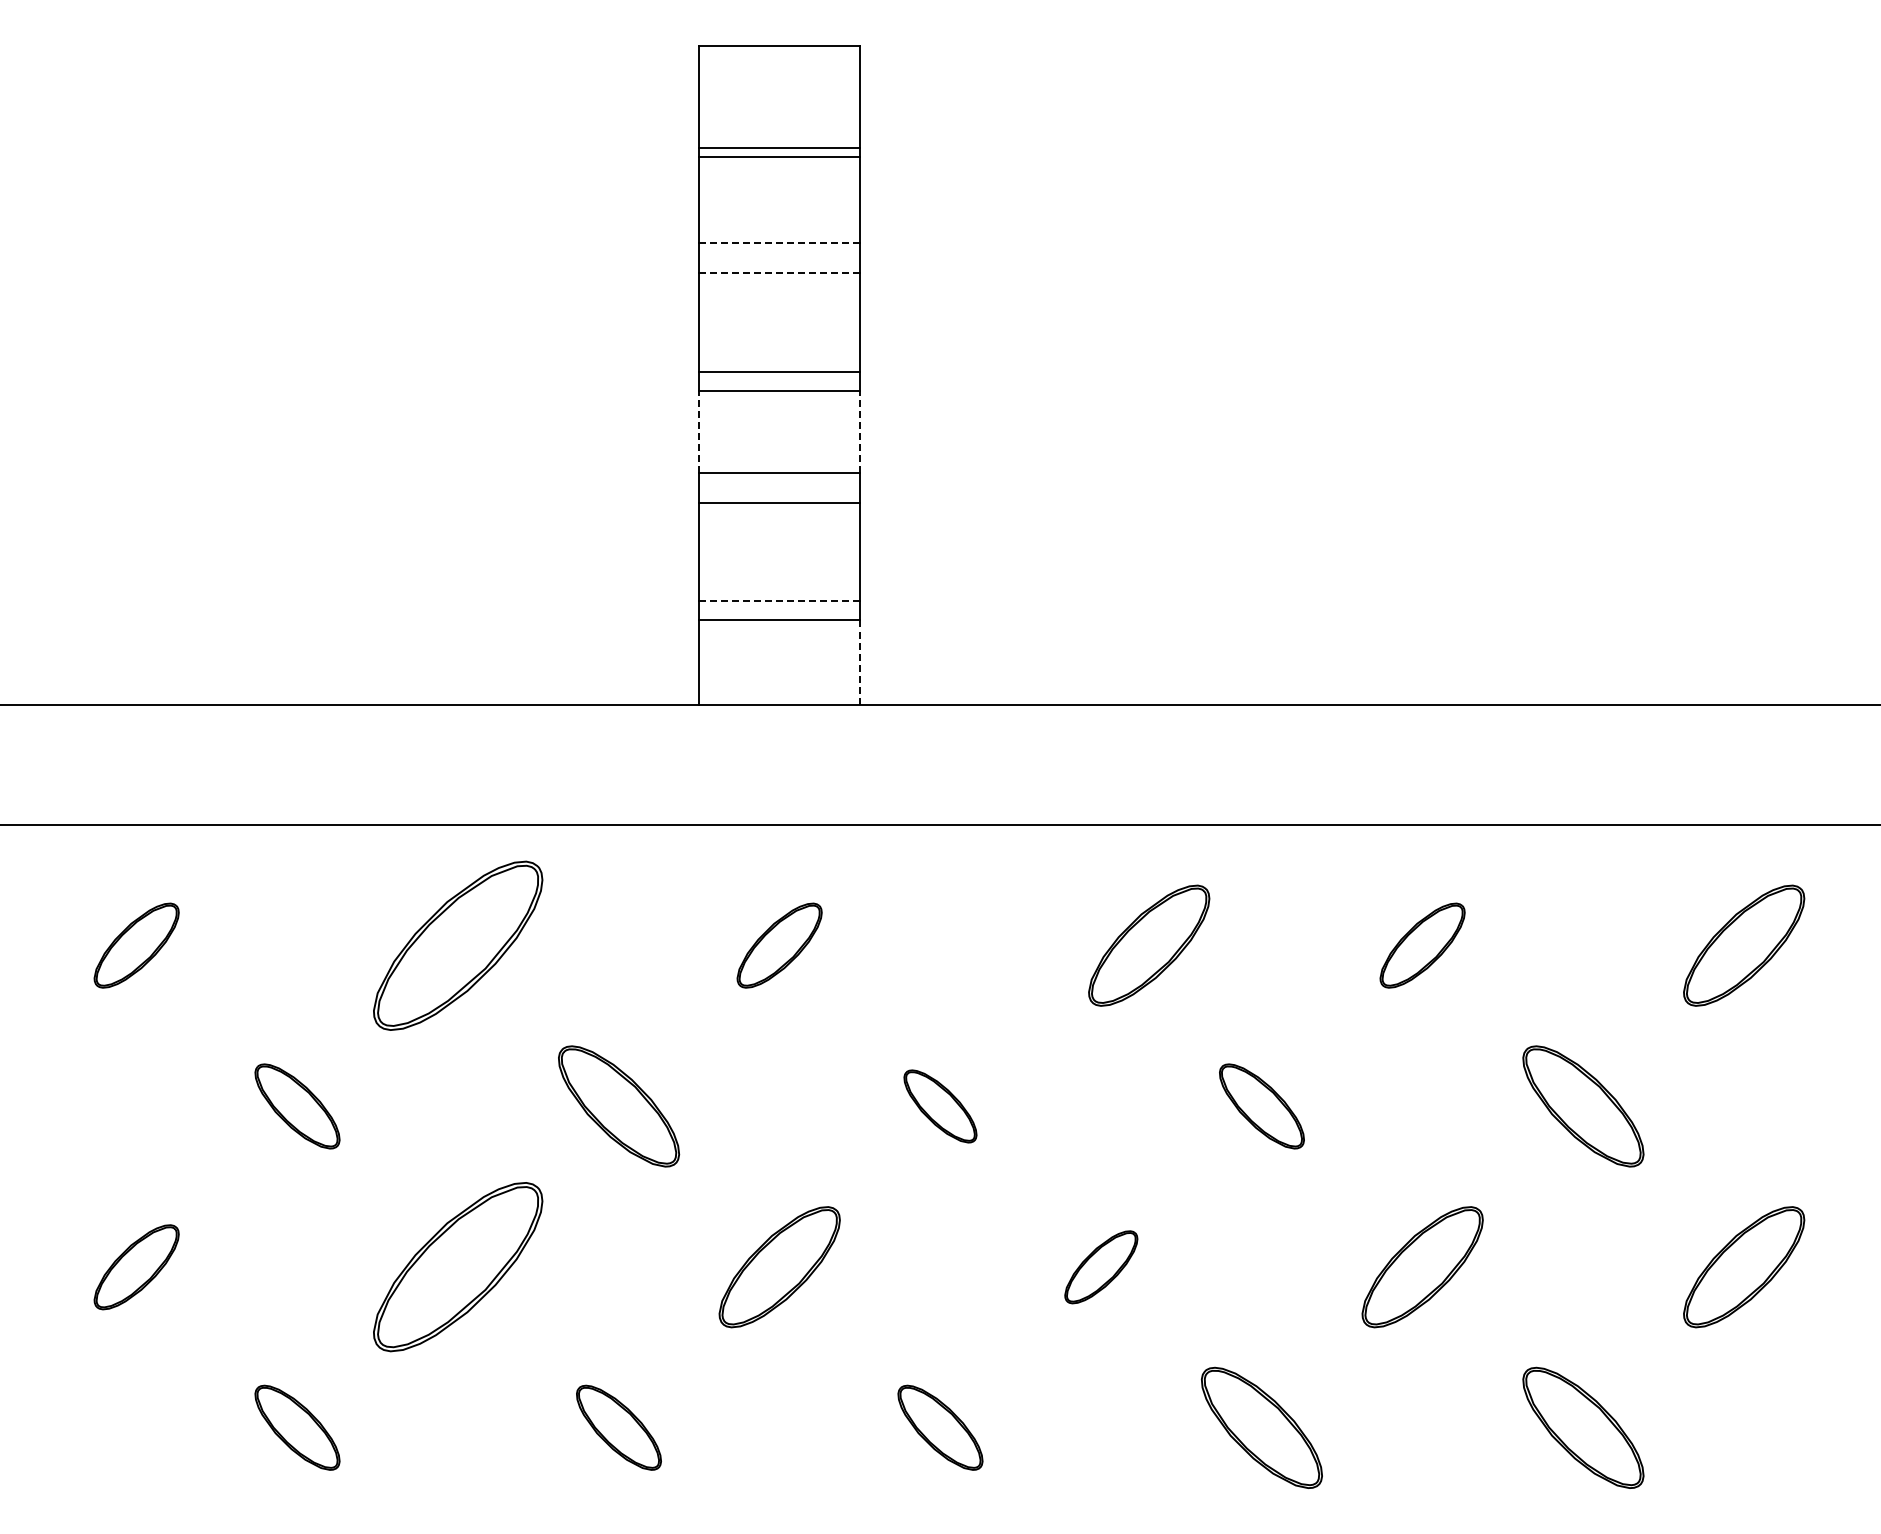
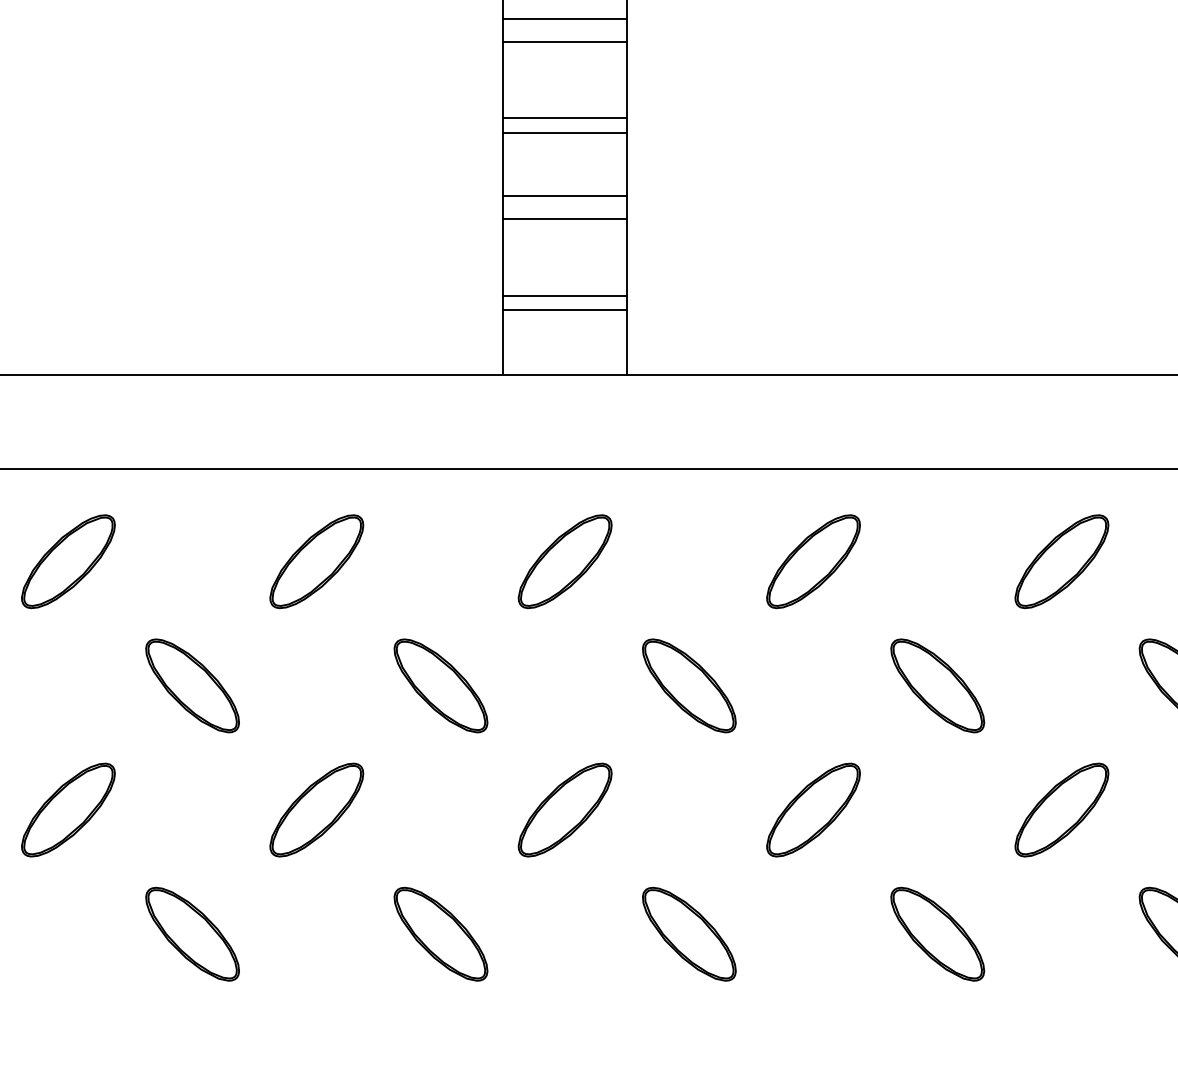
line: (779, 243) -> (565, 19), dashed -> solid
line: (779, 273) -> (565, 42), dashed -> solid
line: (699, 431) -> (503, 164), dashed -> solid
line: (860, 431) -> (627, 164), dashed -> solid
line: (779, 601) -> (565, 295), dashed -> solid
line: (860, 661) -> (627, 342), dashed -> solid
part: (136, 945) -> (68, 561), size x1.43
part: (458, 945) -> (316, 561), size x0.71
part: (779, 945) -> (565, 561), size x1.43
part: (1149, 945) -> (813, 561), moved
part: (1422, 945) -> (1061, 561), size x1.43
part: (297, 1106) -> (192, 685), size x1.43
part: (940, 1106) -> (689, 685), size x1.67
part: (1261, 1106) -> (937, 685), size x1.43
part: (136, 1267) -> (68, 810), size x1.43
part: (458, 1267) -> (316, 810), size x0.71
part: (1101, 1267) -> (813, 810), size x1.67
part: (297, 1427) -> (192, 933), size x1.43
part: (618, 1427) -> (440, 933), size x1.43
part: (940, 1427) -> (689, 933), size x1.43

